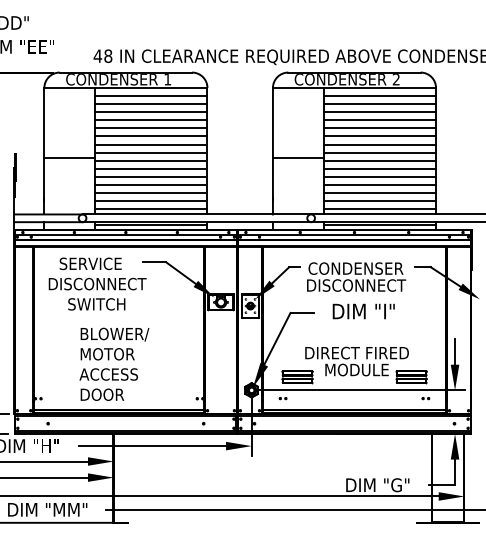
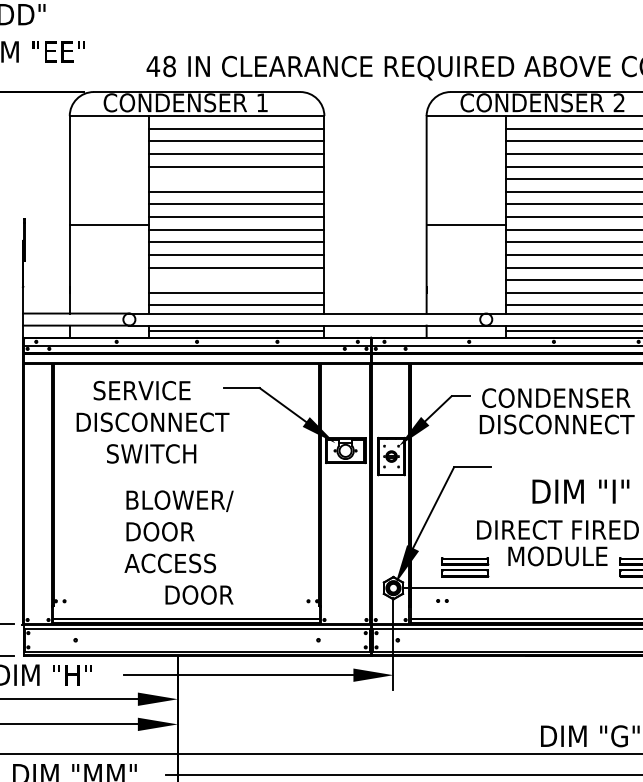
line: (151, 128) -> (237, 179), removed
line: (151, 193) -> (237, 280), removed
text: (363, 311) -> (580, 491), moved
text: (108, 354) -> (169, 532), MOTOR -> DOOR
text: (102, 394) -> (199, 594), moved

